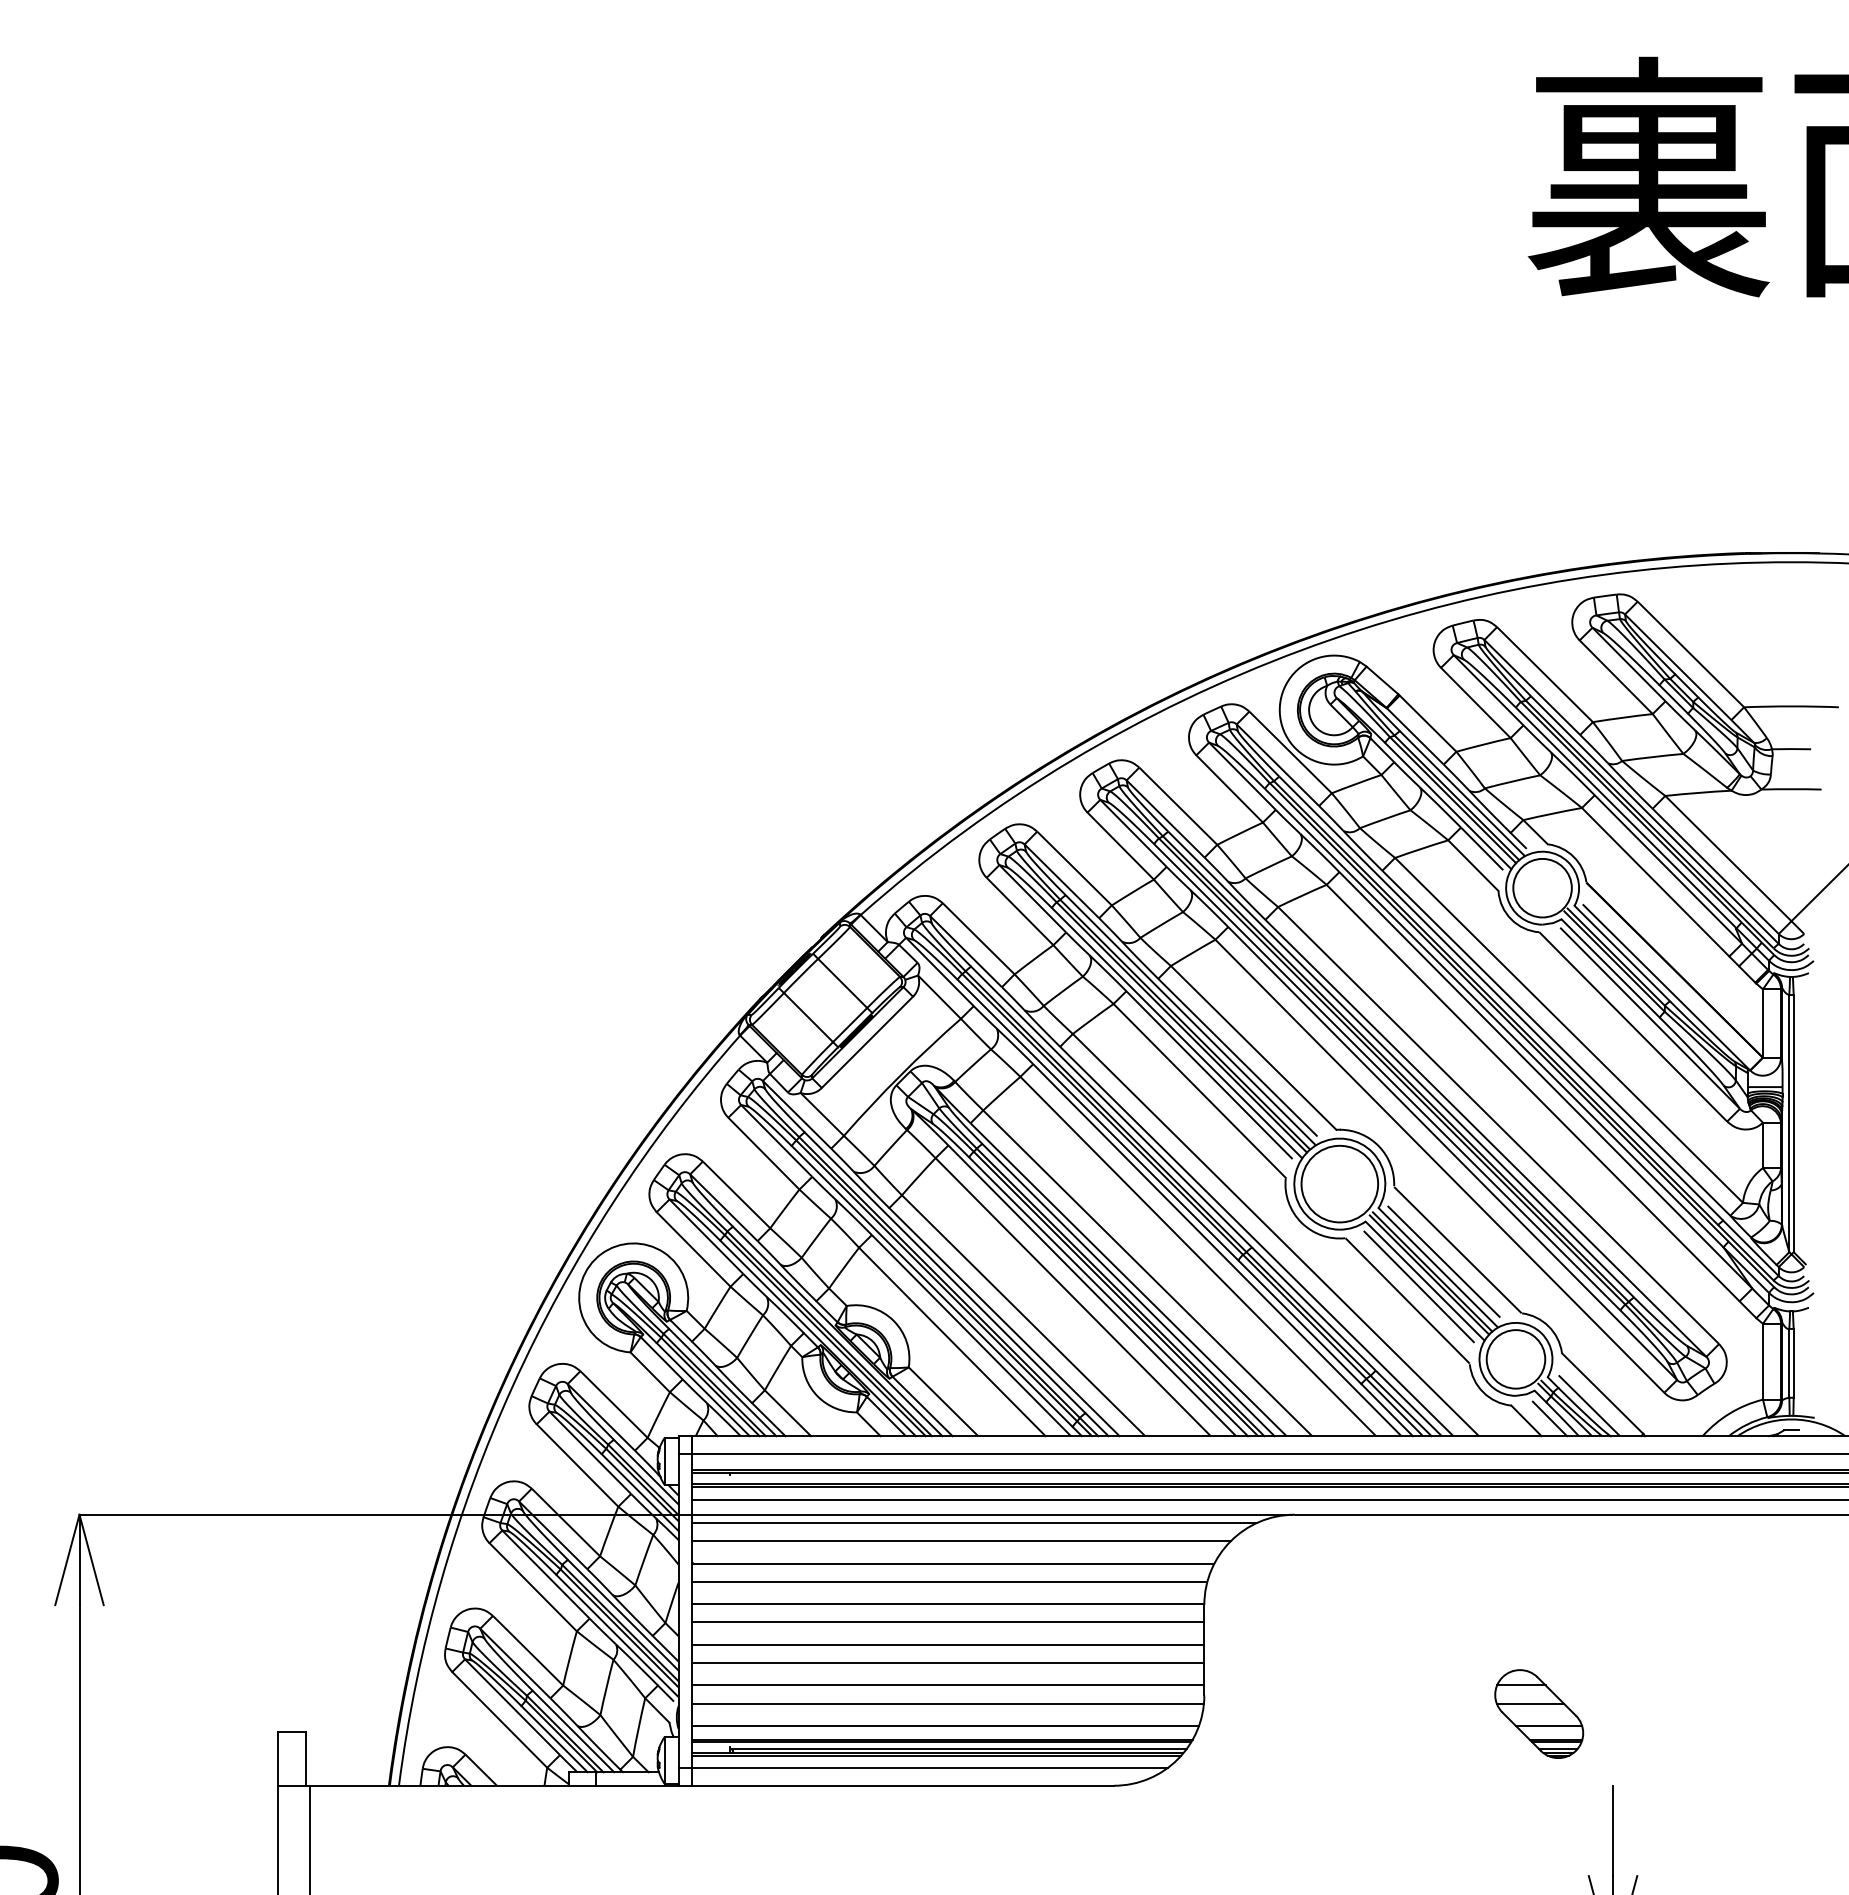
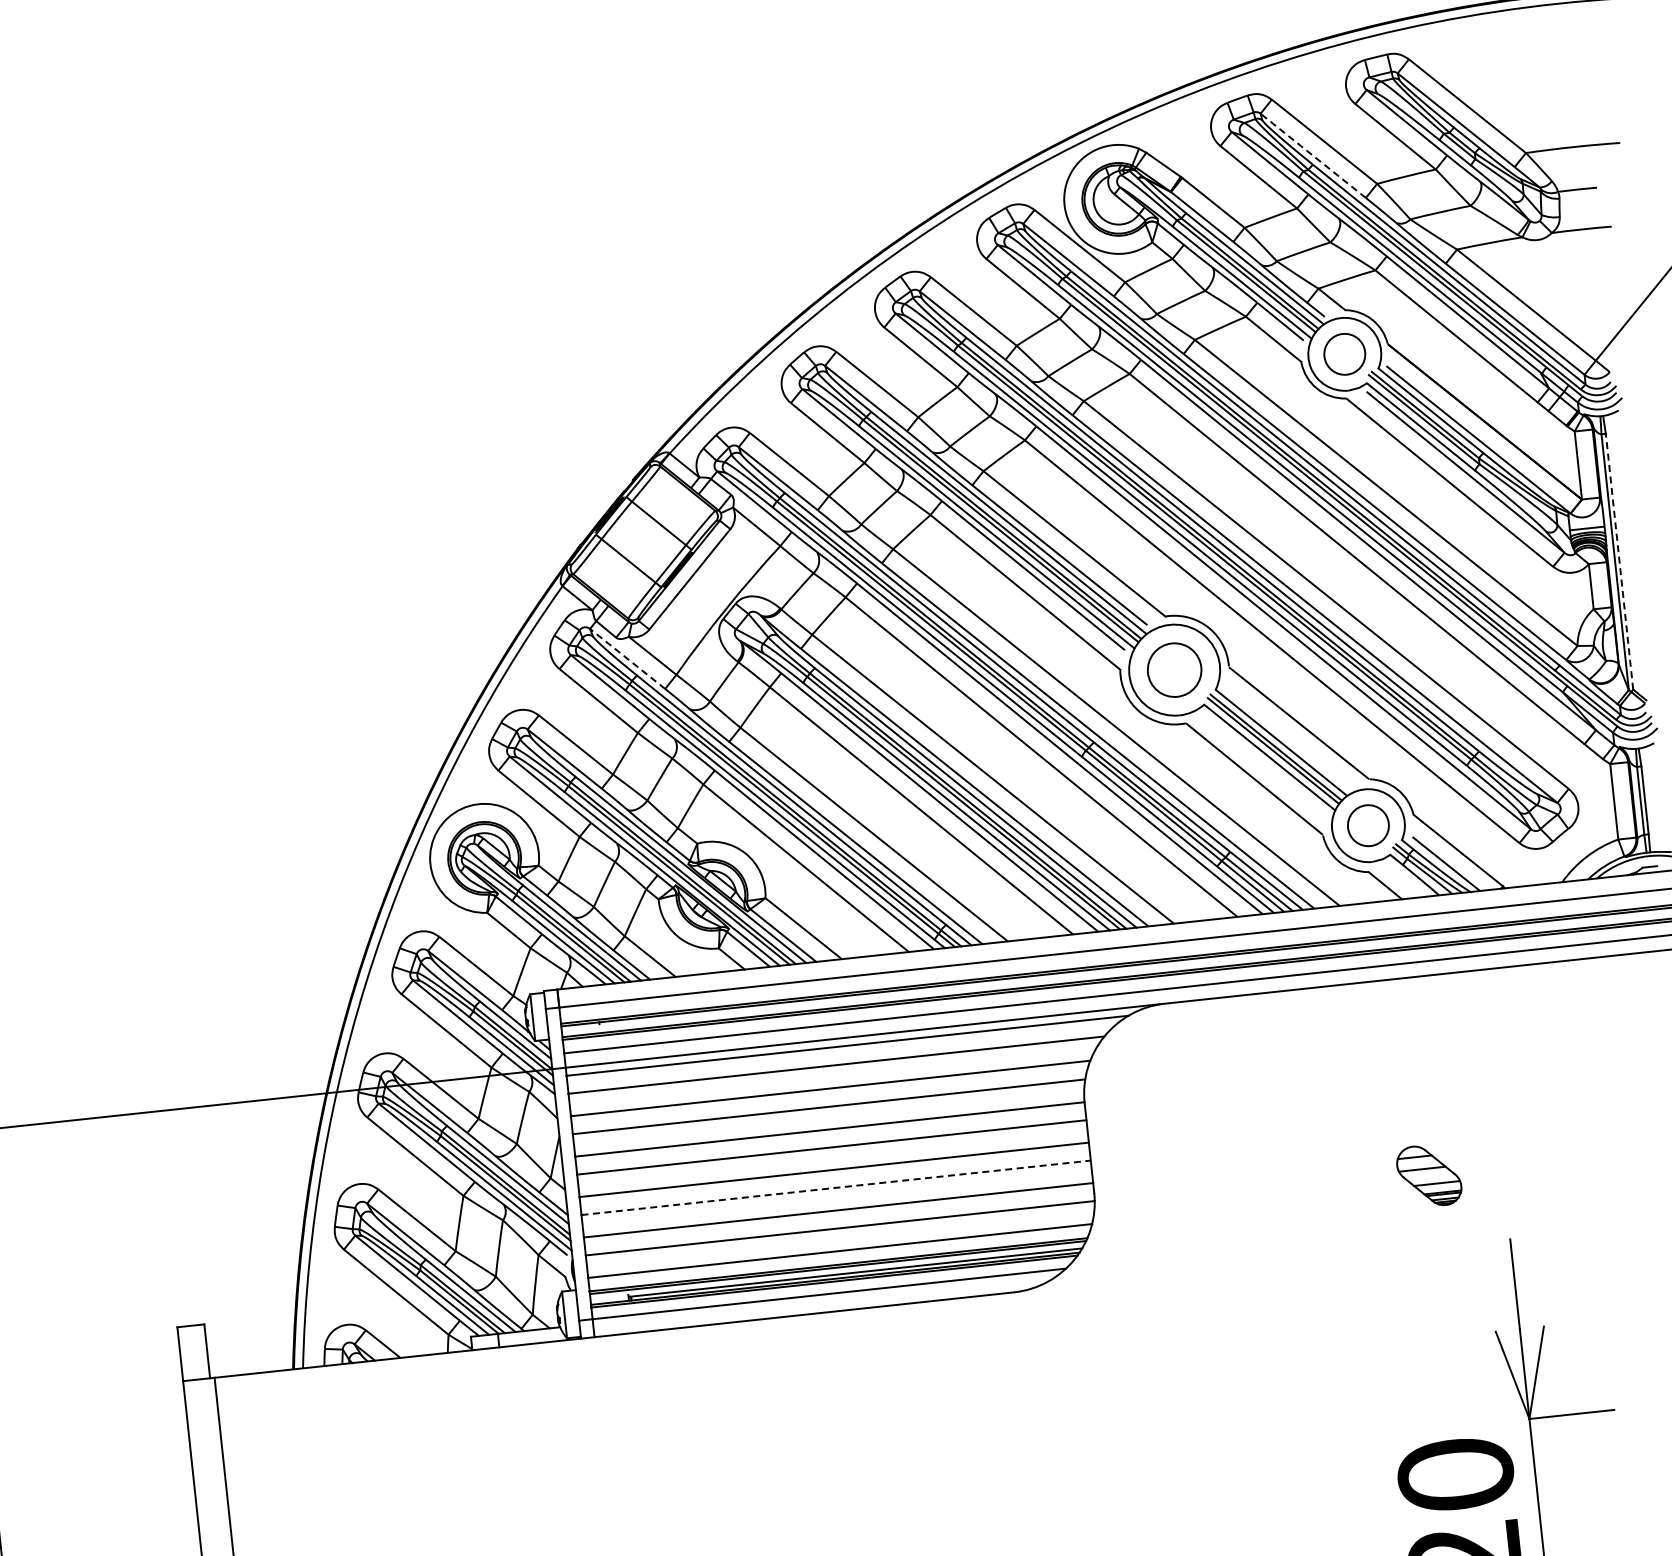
line: (1532, 687) -> (1313, 155), solid -> dashed
circle: (1542, 887) -> (1344, 353), size x0.7
line: (797, 1114) -> (627, 658), solid -> dashed
line: (1793, 1123) -> (1619, 561), solid -> dashed
circle: (1339, 1183) -> (1174, 669), size x0.7
line: (1443, 1261) -> (1285, 736), removed
line: (1418, 1286) -> (1263, 763), removed
circle: (1515, 1359) -> (1367, 825), size x0.7
line: (1549, 1418) -> (1408, 880), removed
line: (948, 1662) -> (836, 1187), solid -> dashed
part: (1539, 1713) -> (1429, 1175), size x0.7

